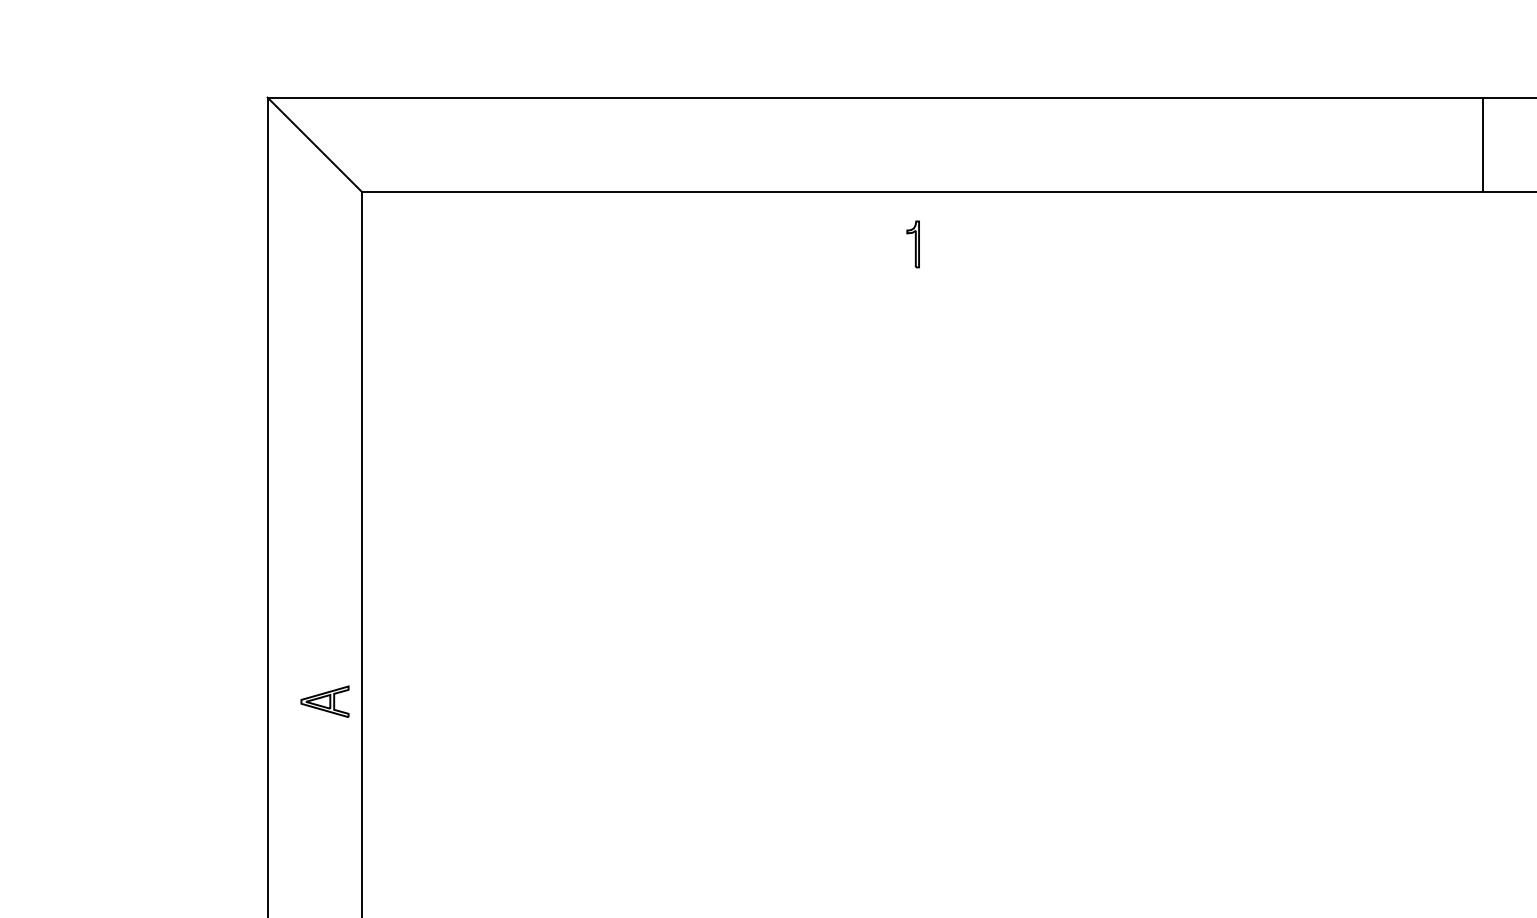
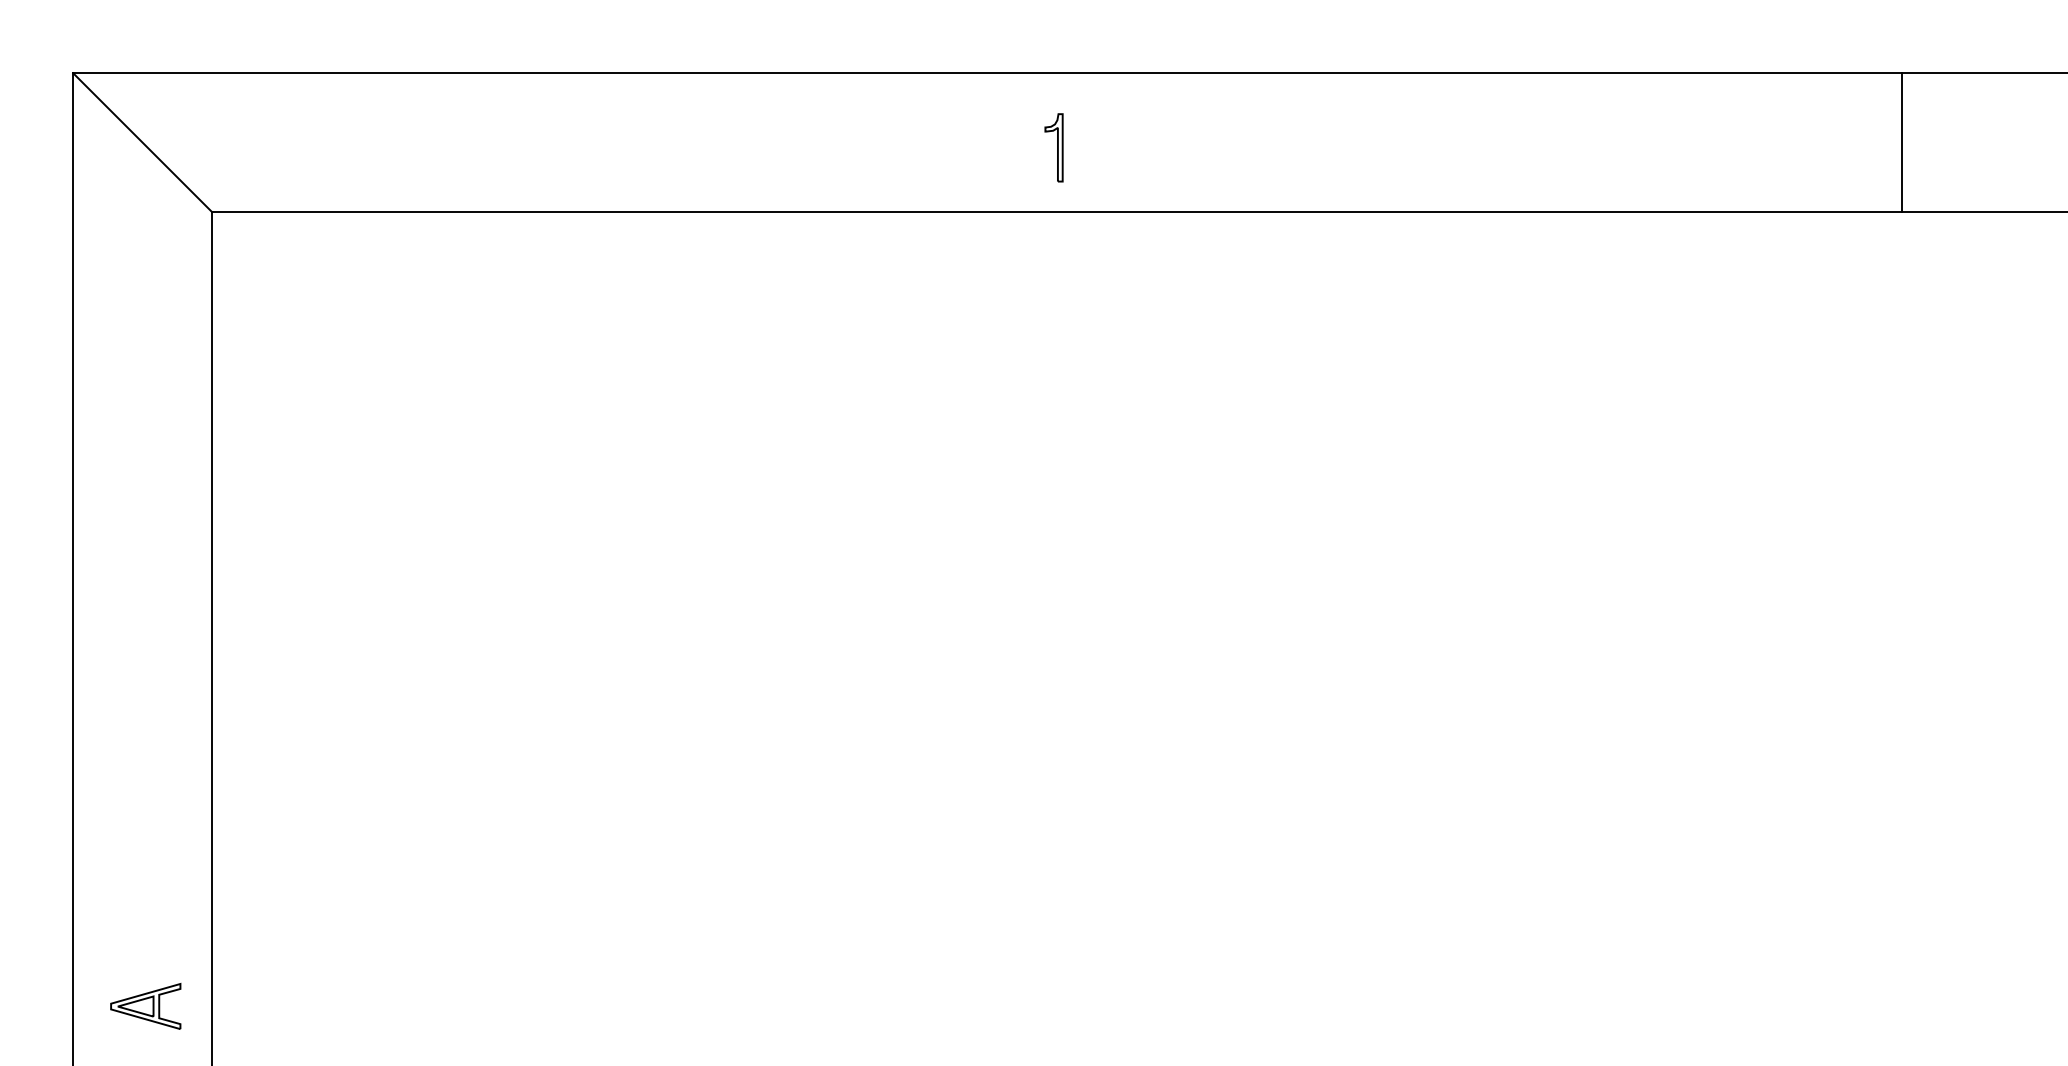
line: (1483, 144) -> (1902, 142), moved
part: (912, 244) -> (1053, 147), moved
part: (324, 701) -> (145, 1006), moved

